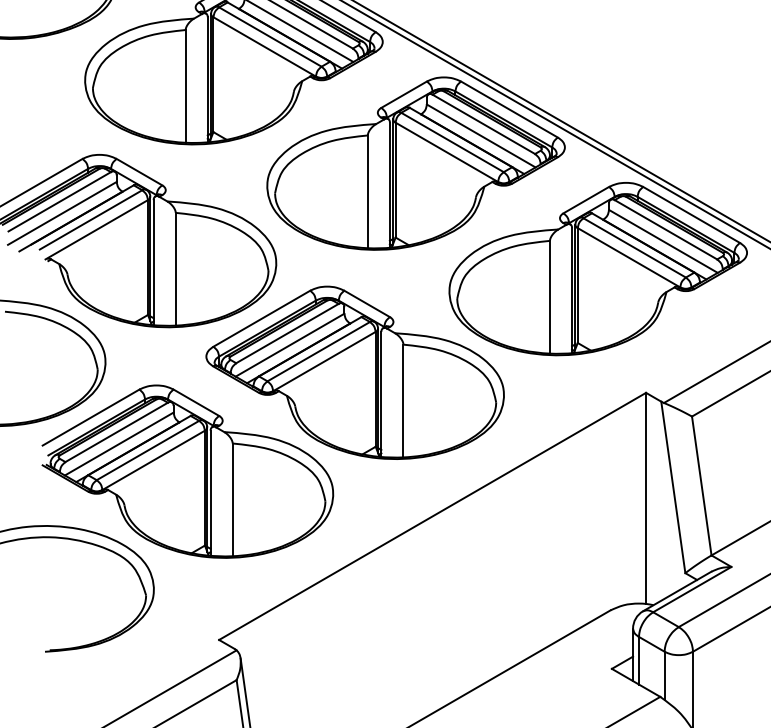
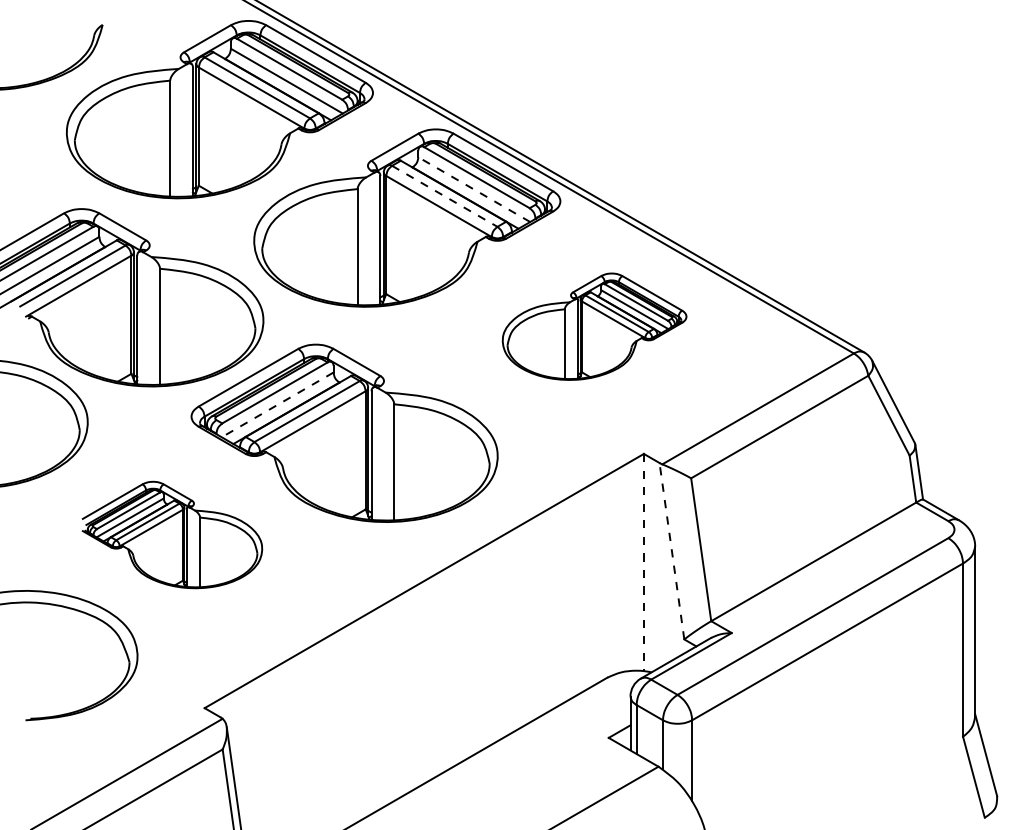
line: (481, 135) -> (474, 189), solid -> dashed
line: (452, 142) -> (444, 196), solid -> dashed
part: (598, 268) -> (594, 326), size x0.6
line: (289, 344) -> (277, 404), solid -> dashed
part: (187, 471) -> (172, 534), size x0.6
line: (672, 486) -> (671, 550), solid -> dashed
line: (645, 498) -> (643, 562), solid -> dashed

